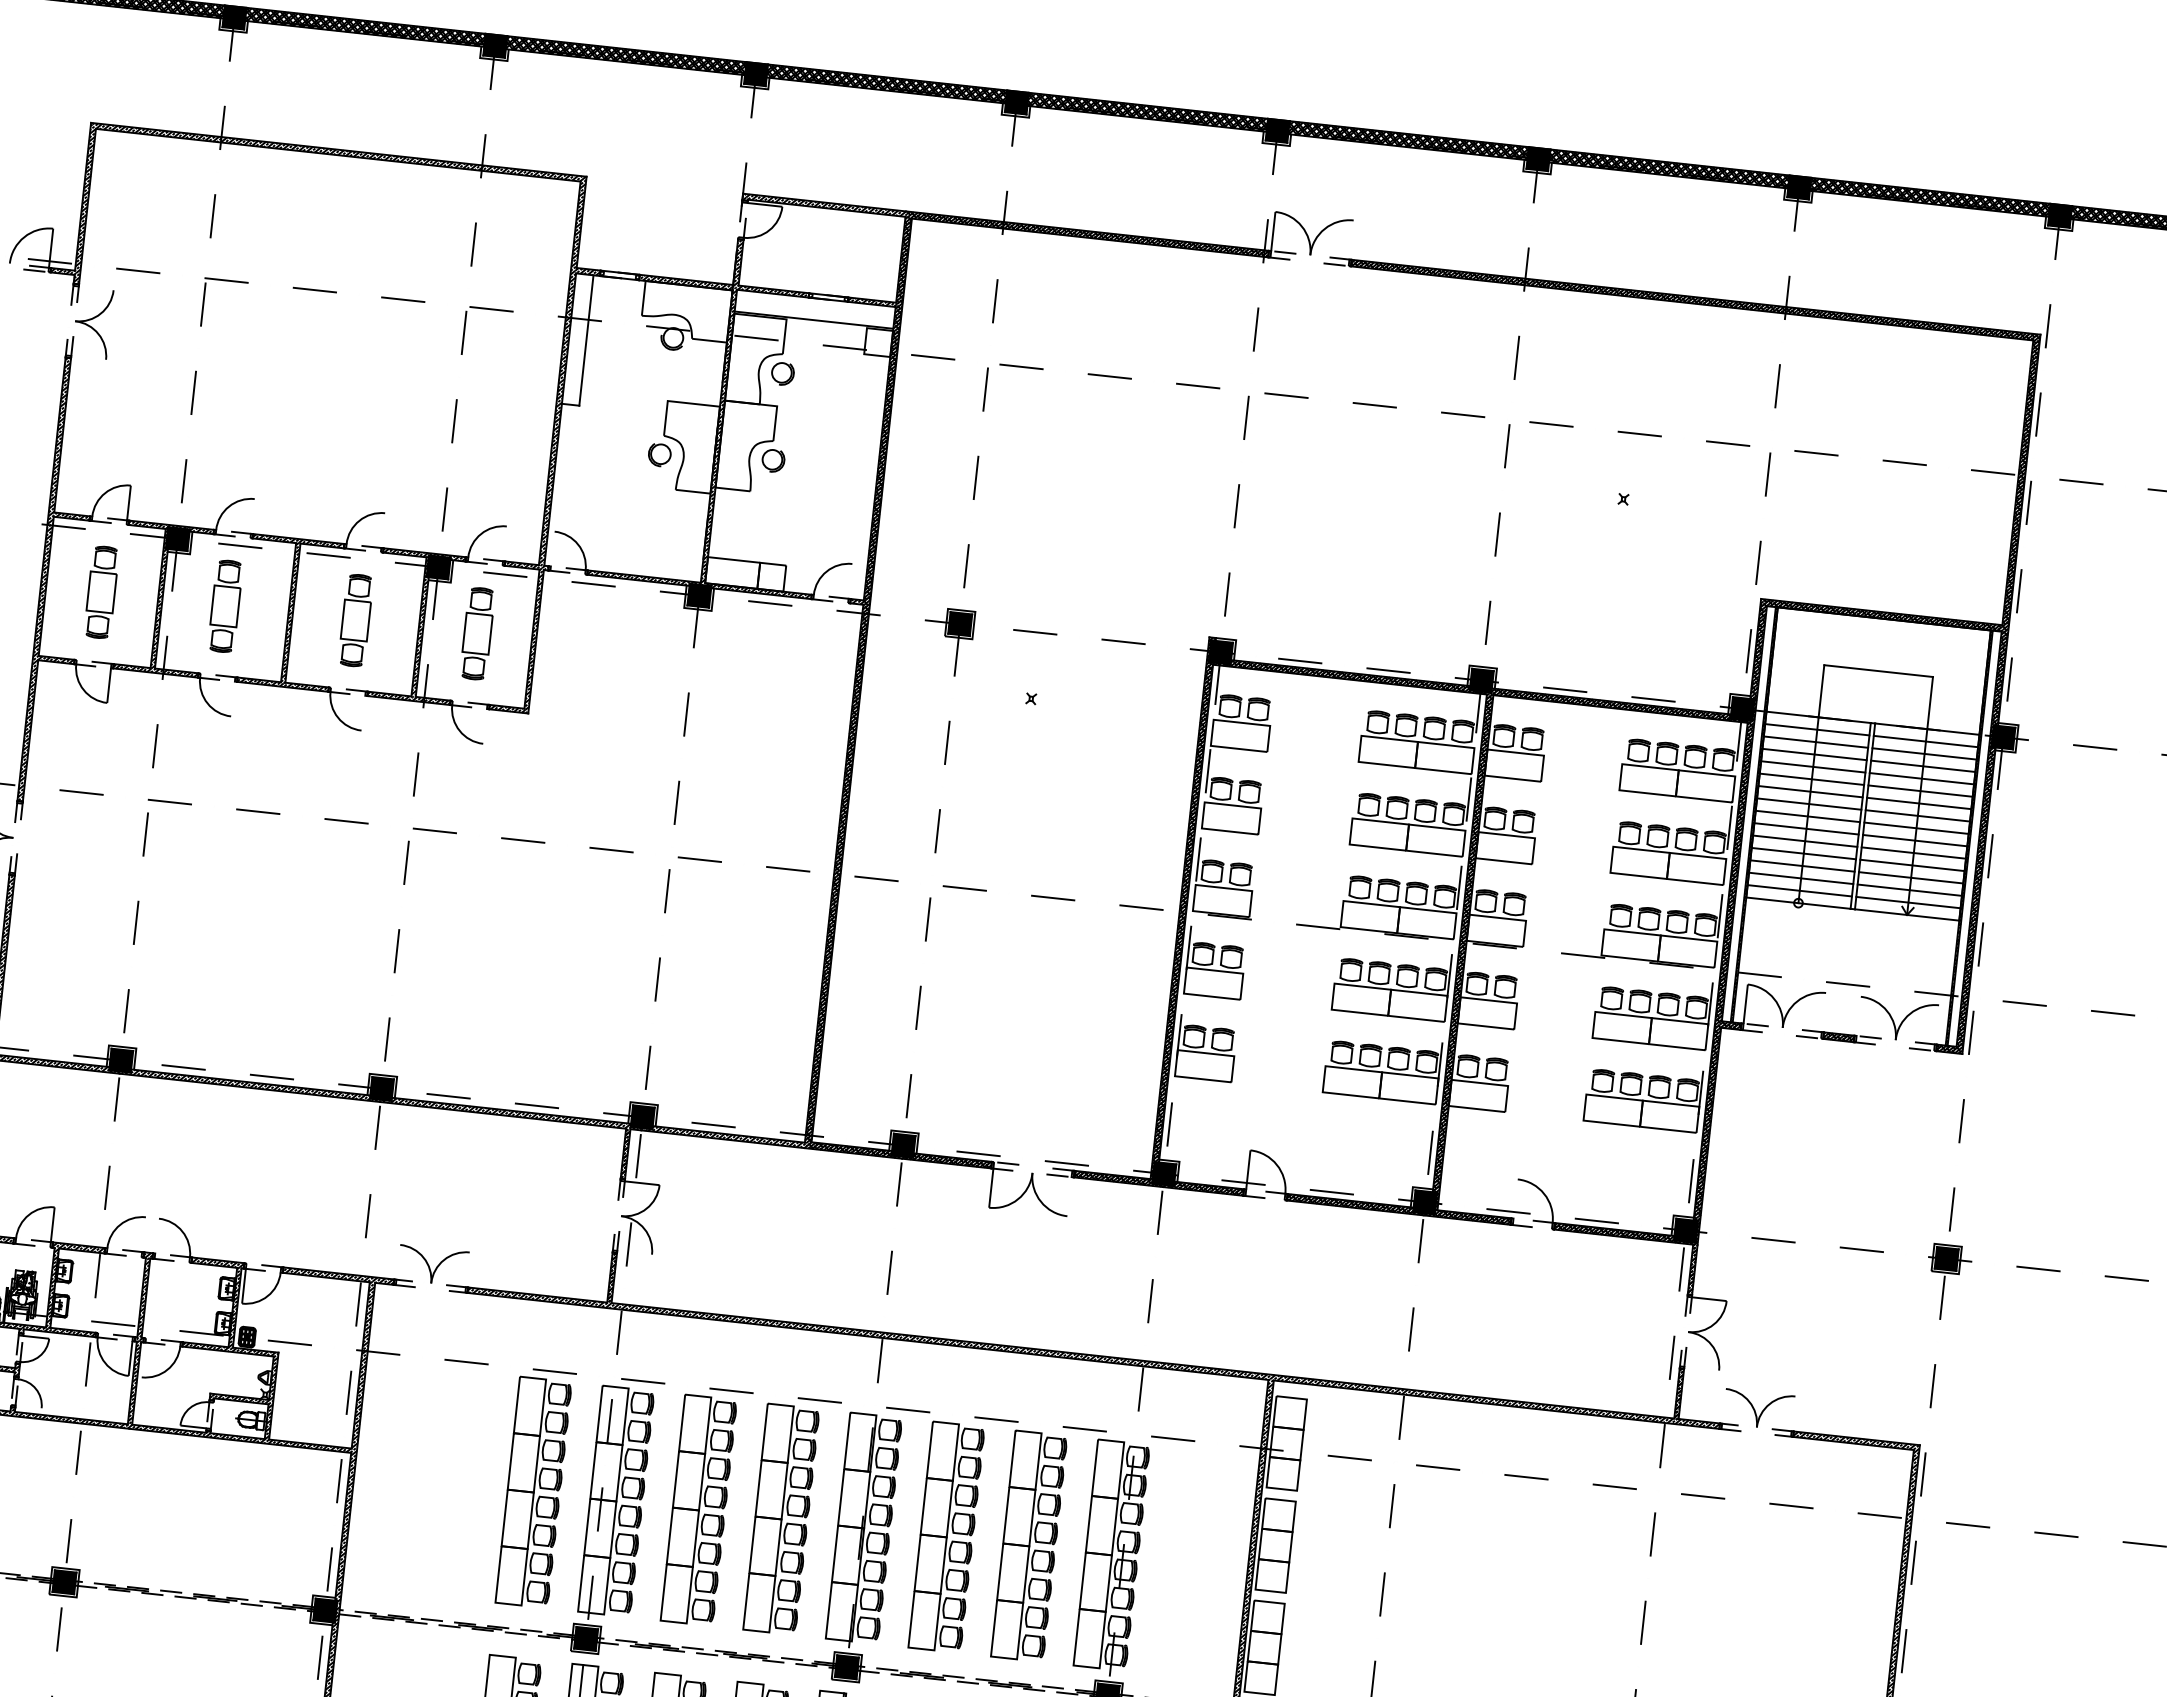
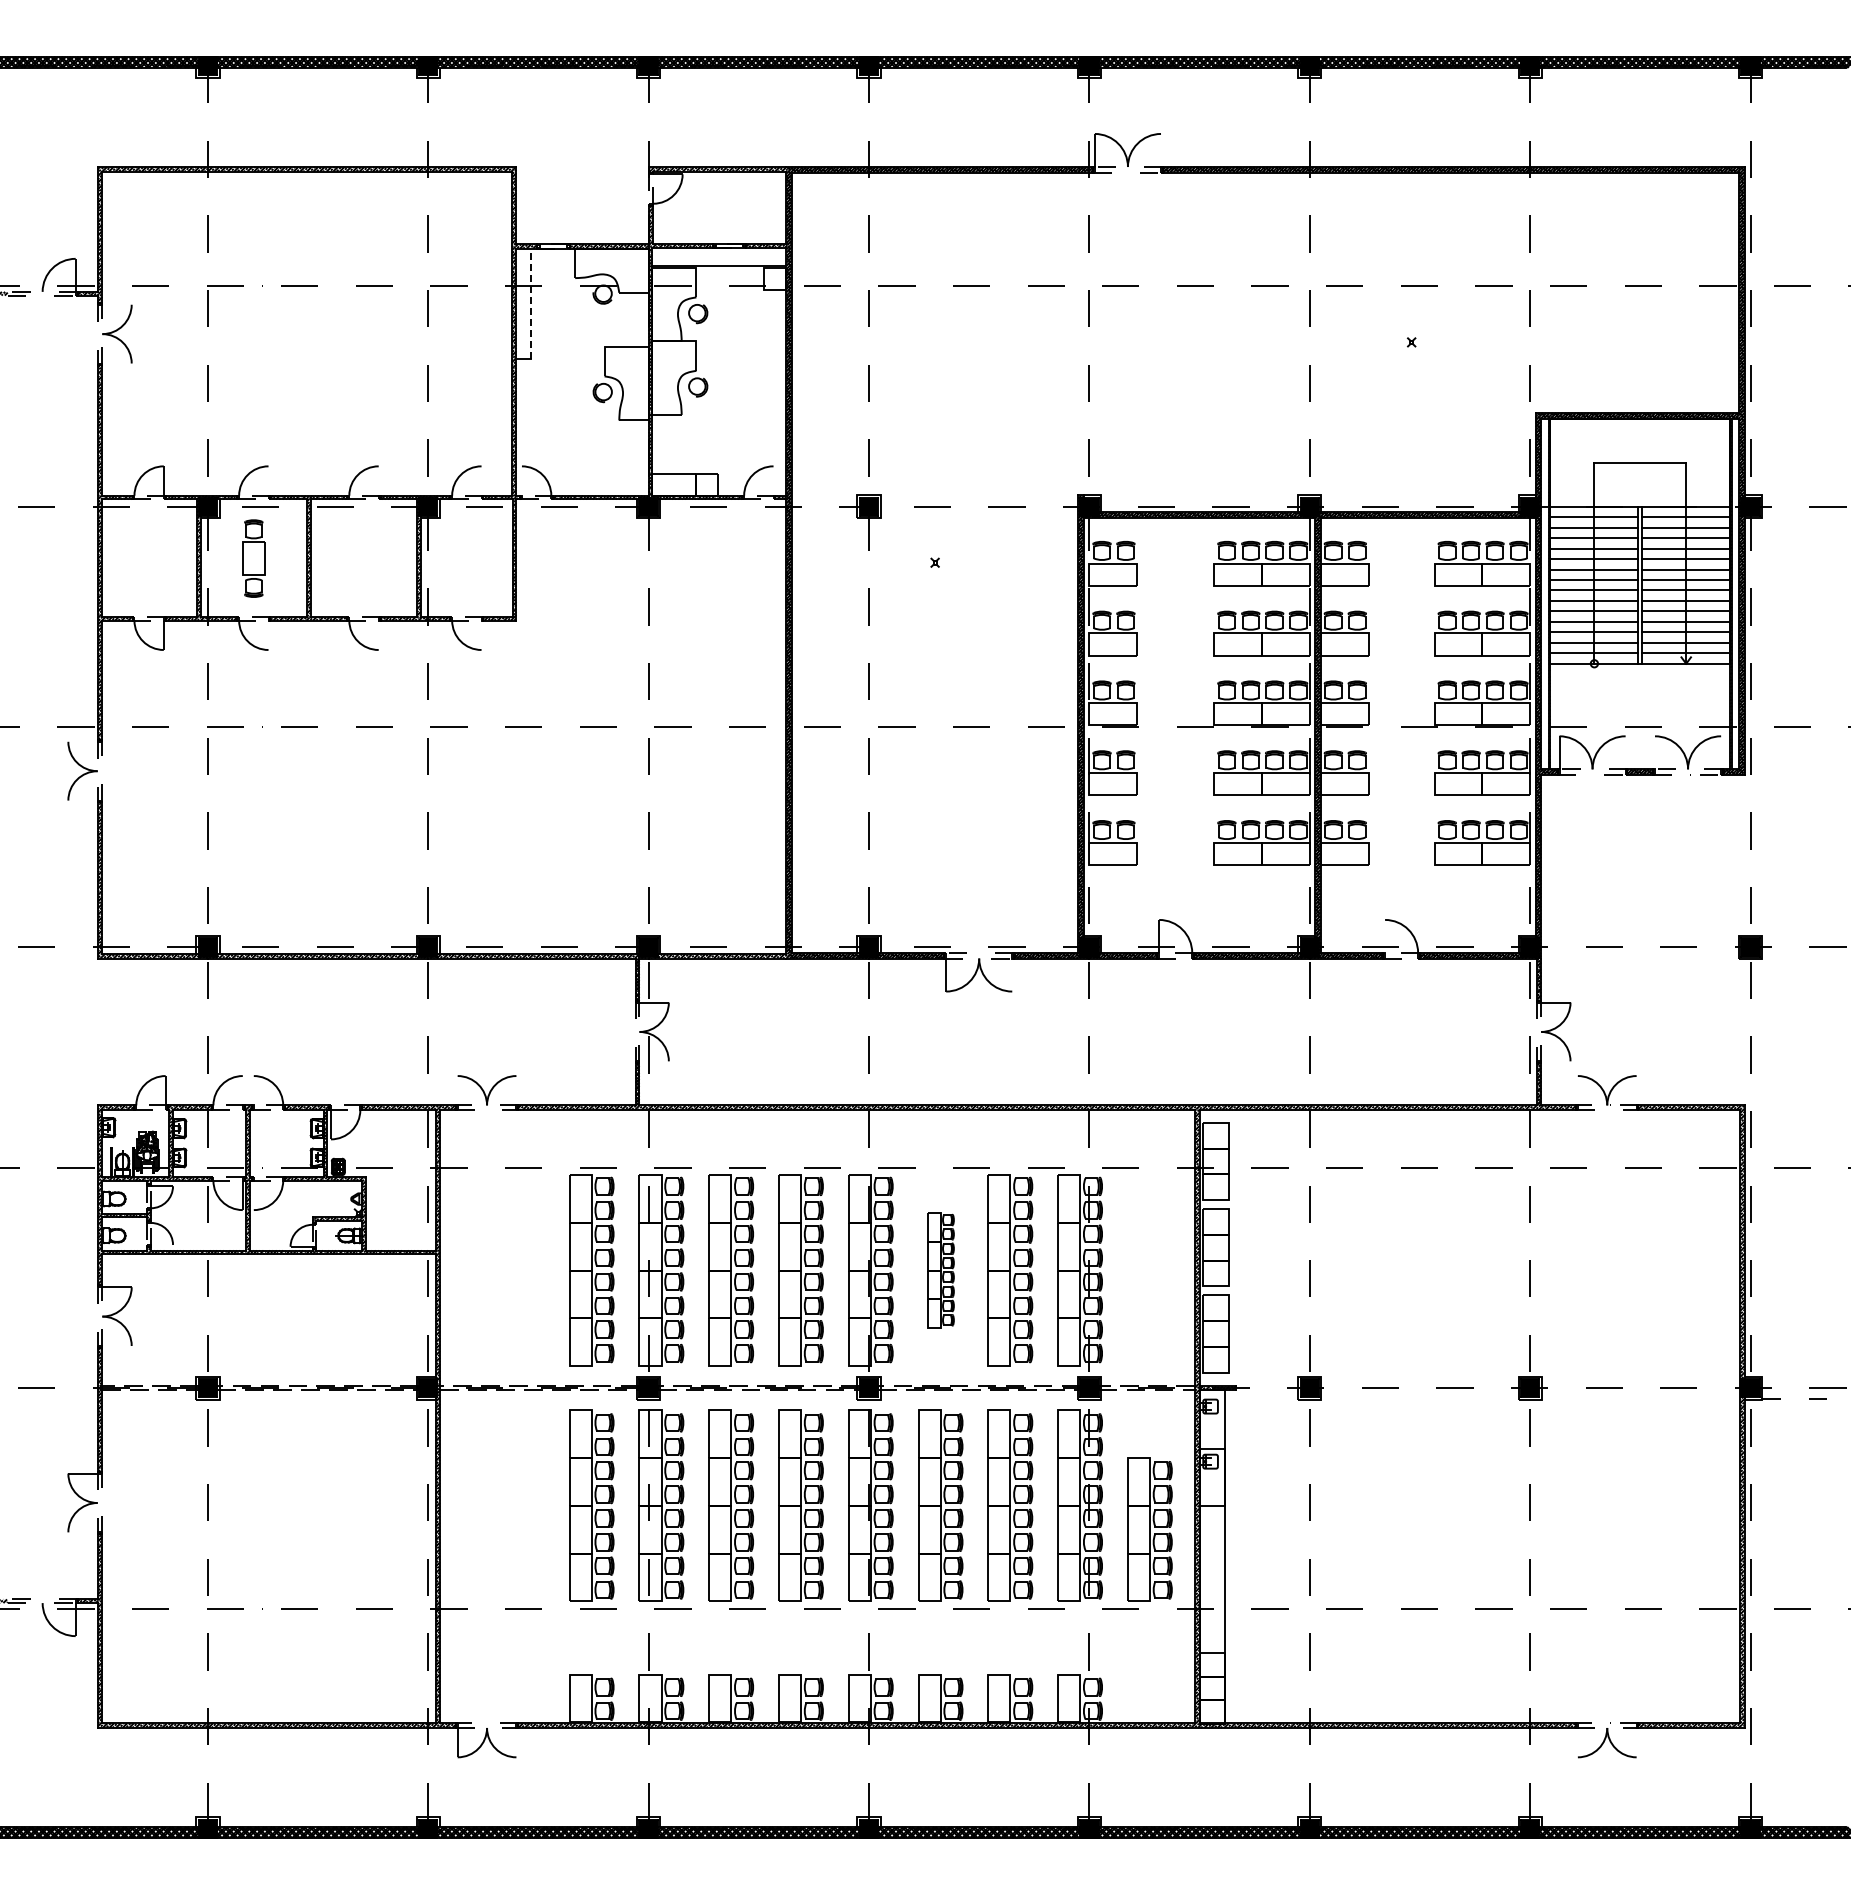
line: (586, 340) -> (531, 303), solid -> dashed
part: (100, 591) -> (148, 557), removed
part: (355, 620) -> (363, 558), removed
part: (477, 633) -> (466, 558), removed
part: (946, 1537) -> (940, 1270), size x0.6

